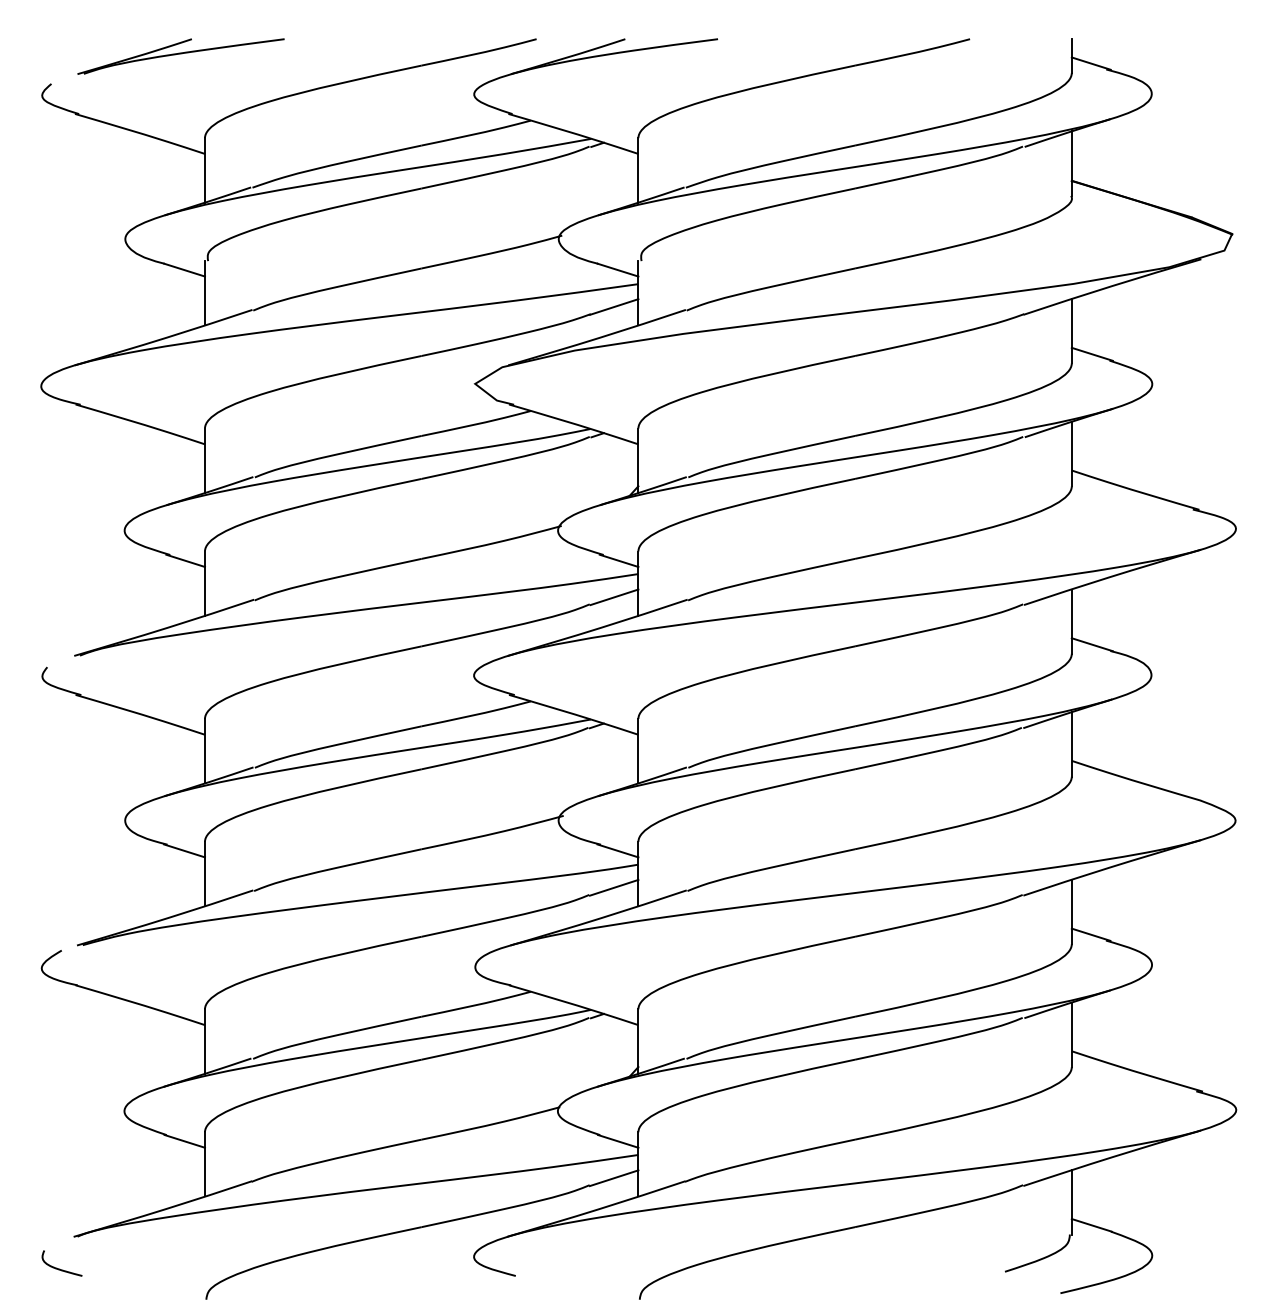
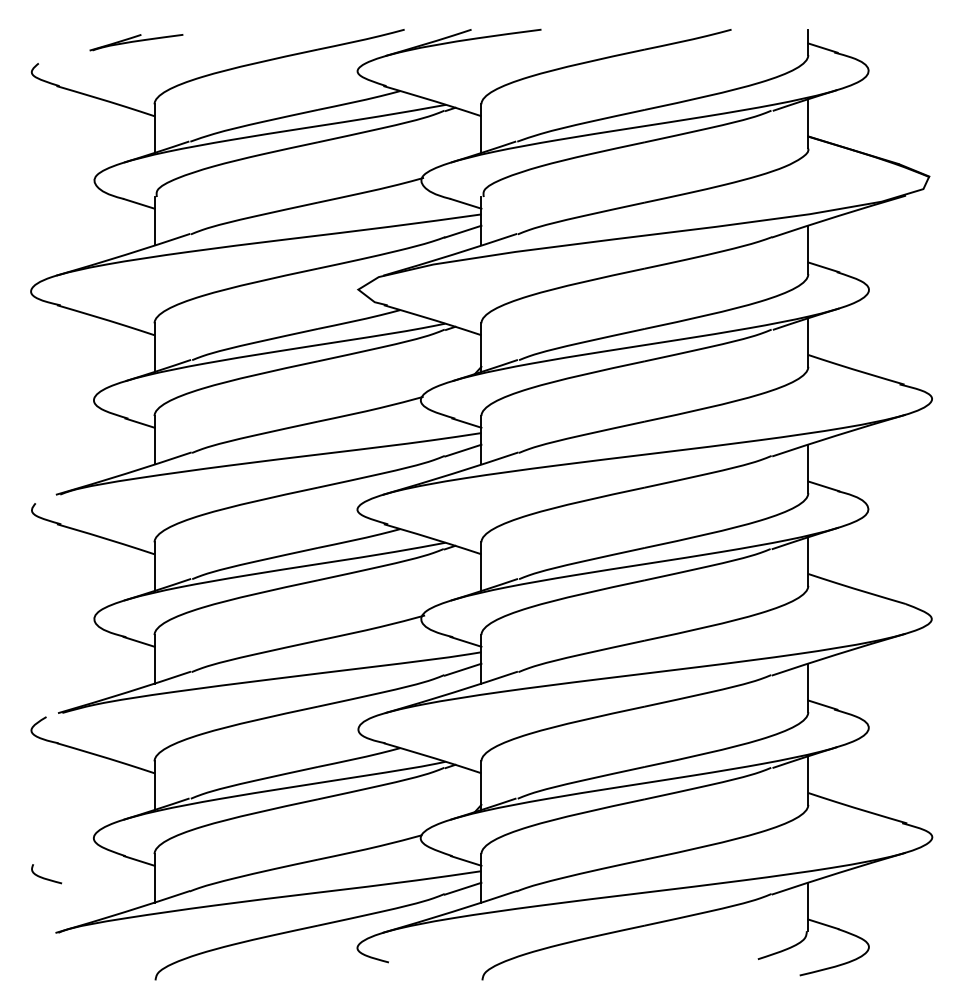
part: (181, 56) -> (136, 42), size x0.6
curve: (59, 1268) -> (44, 877), moved

